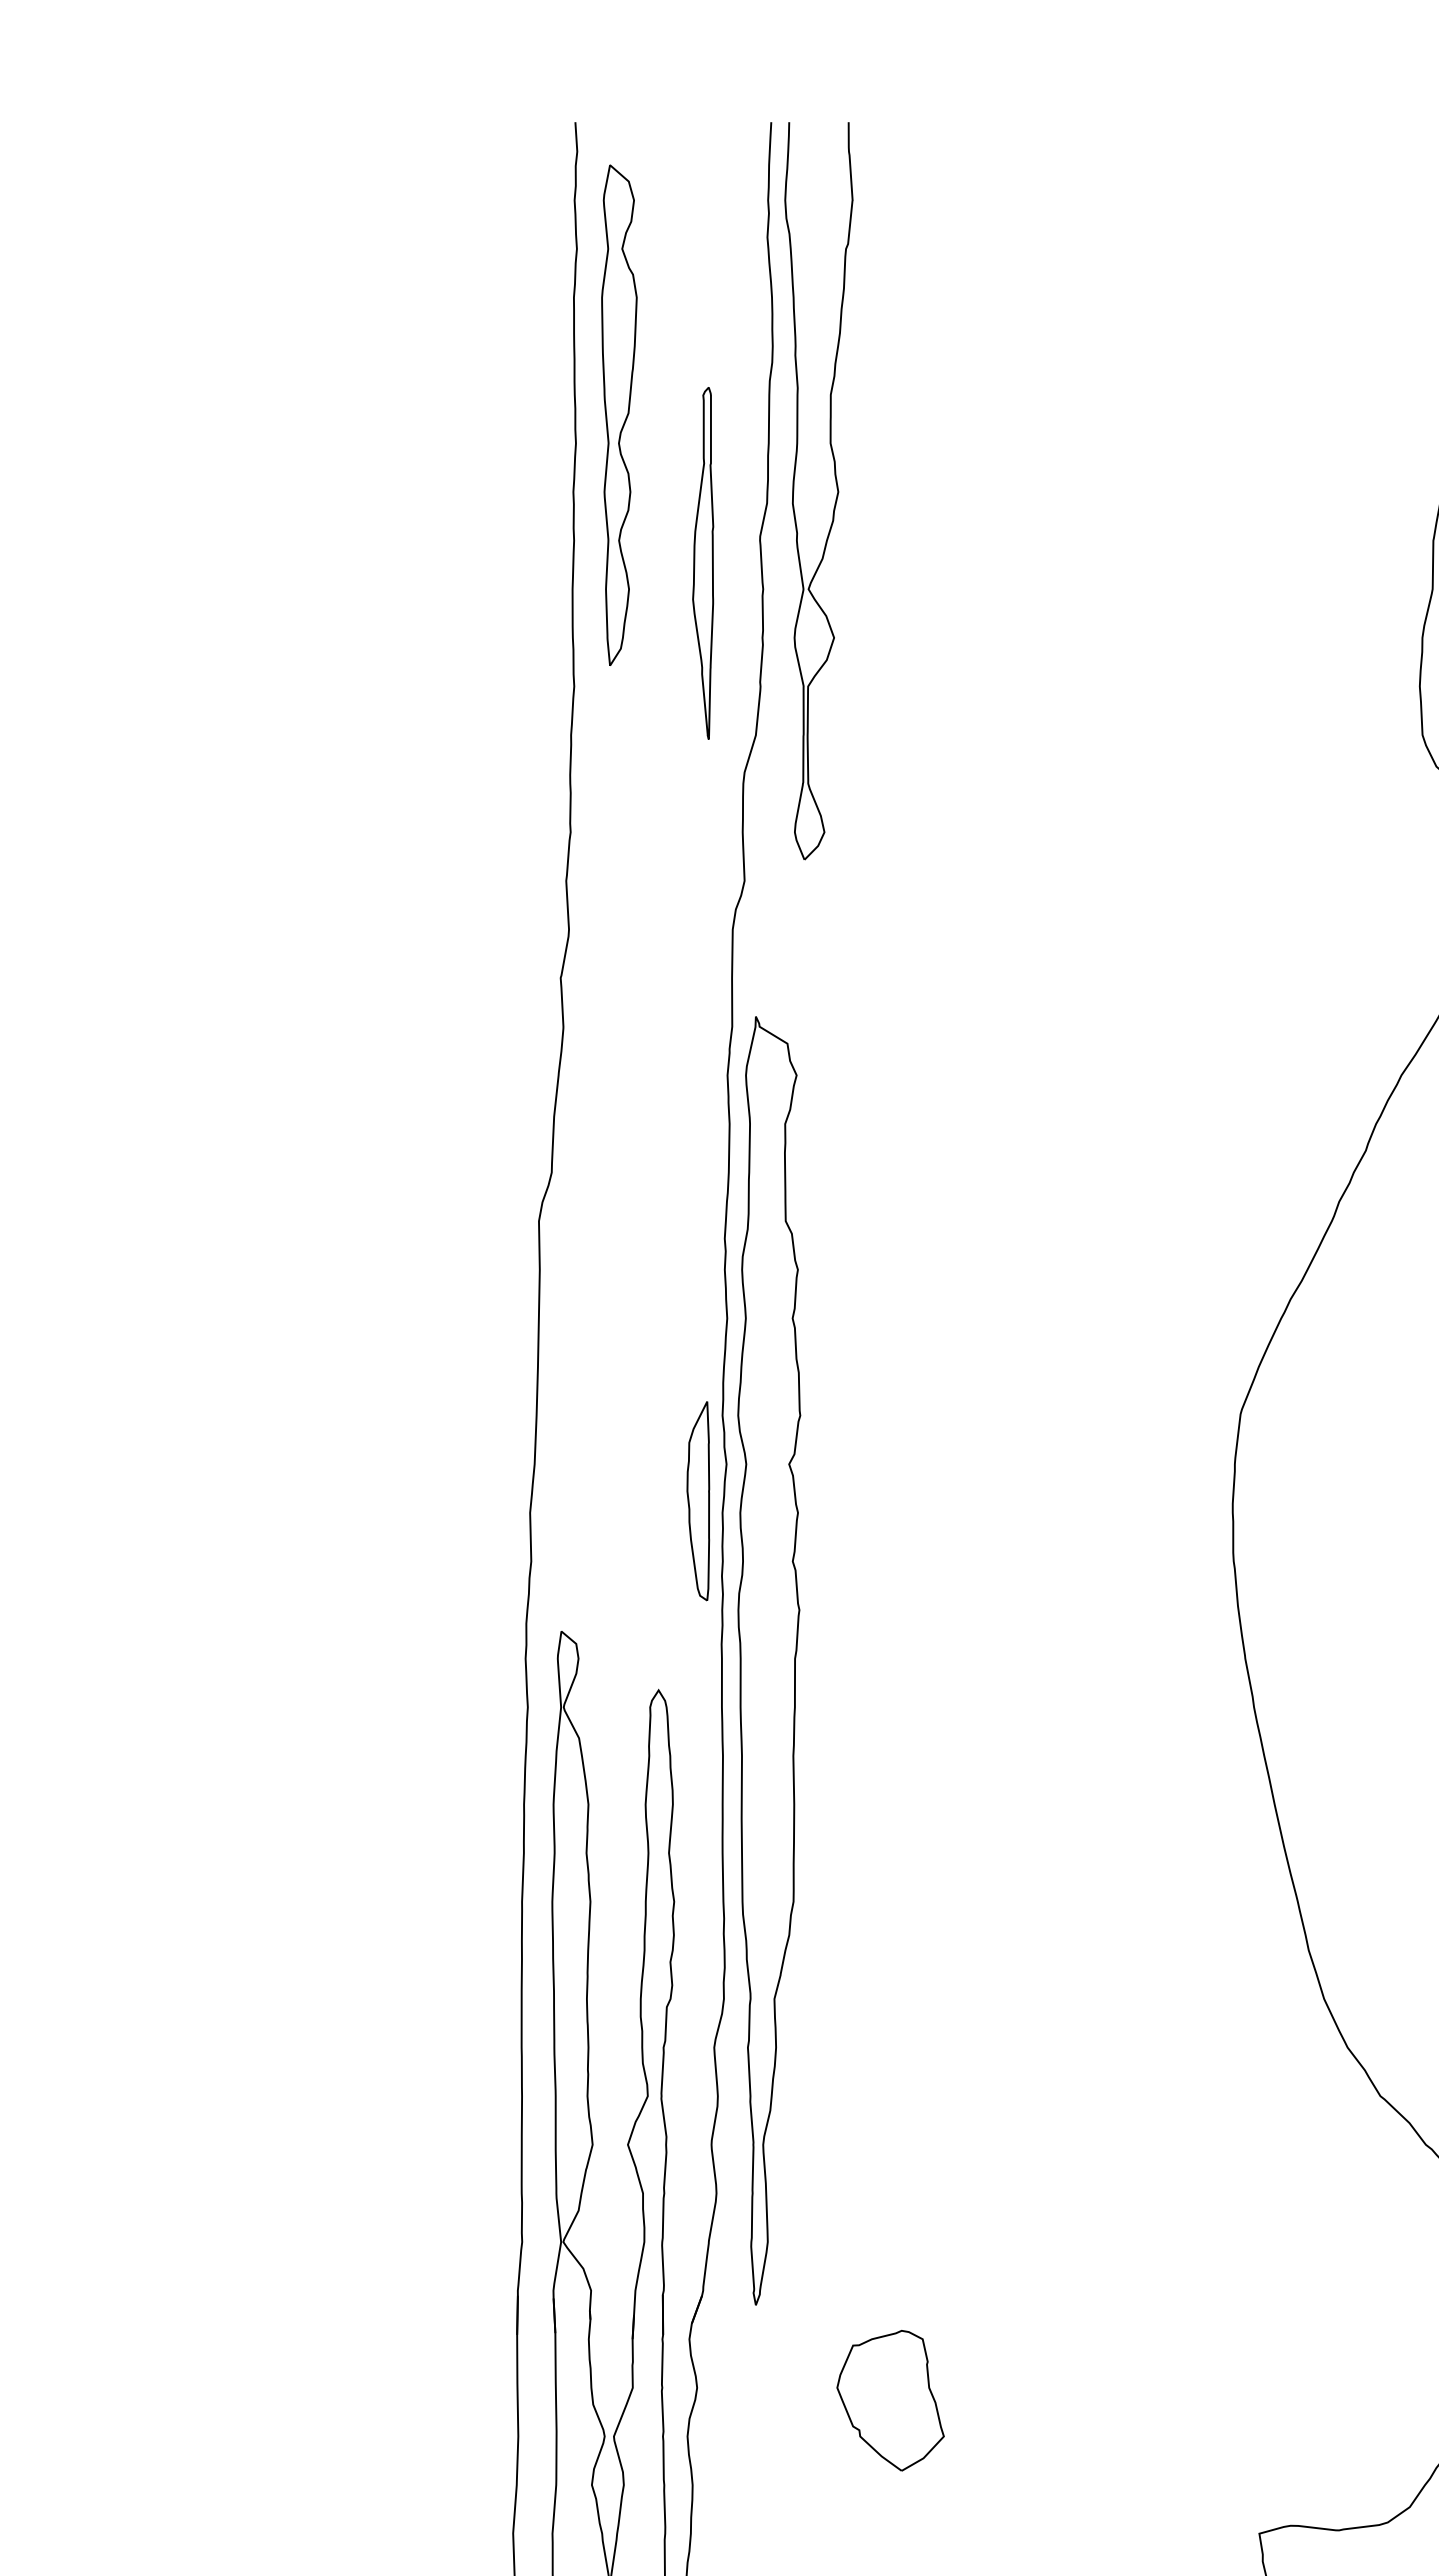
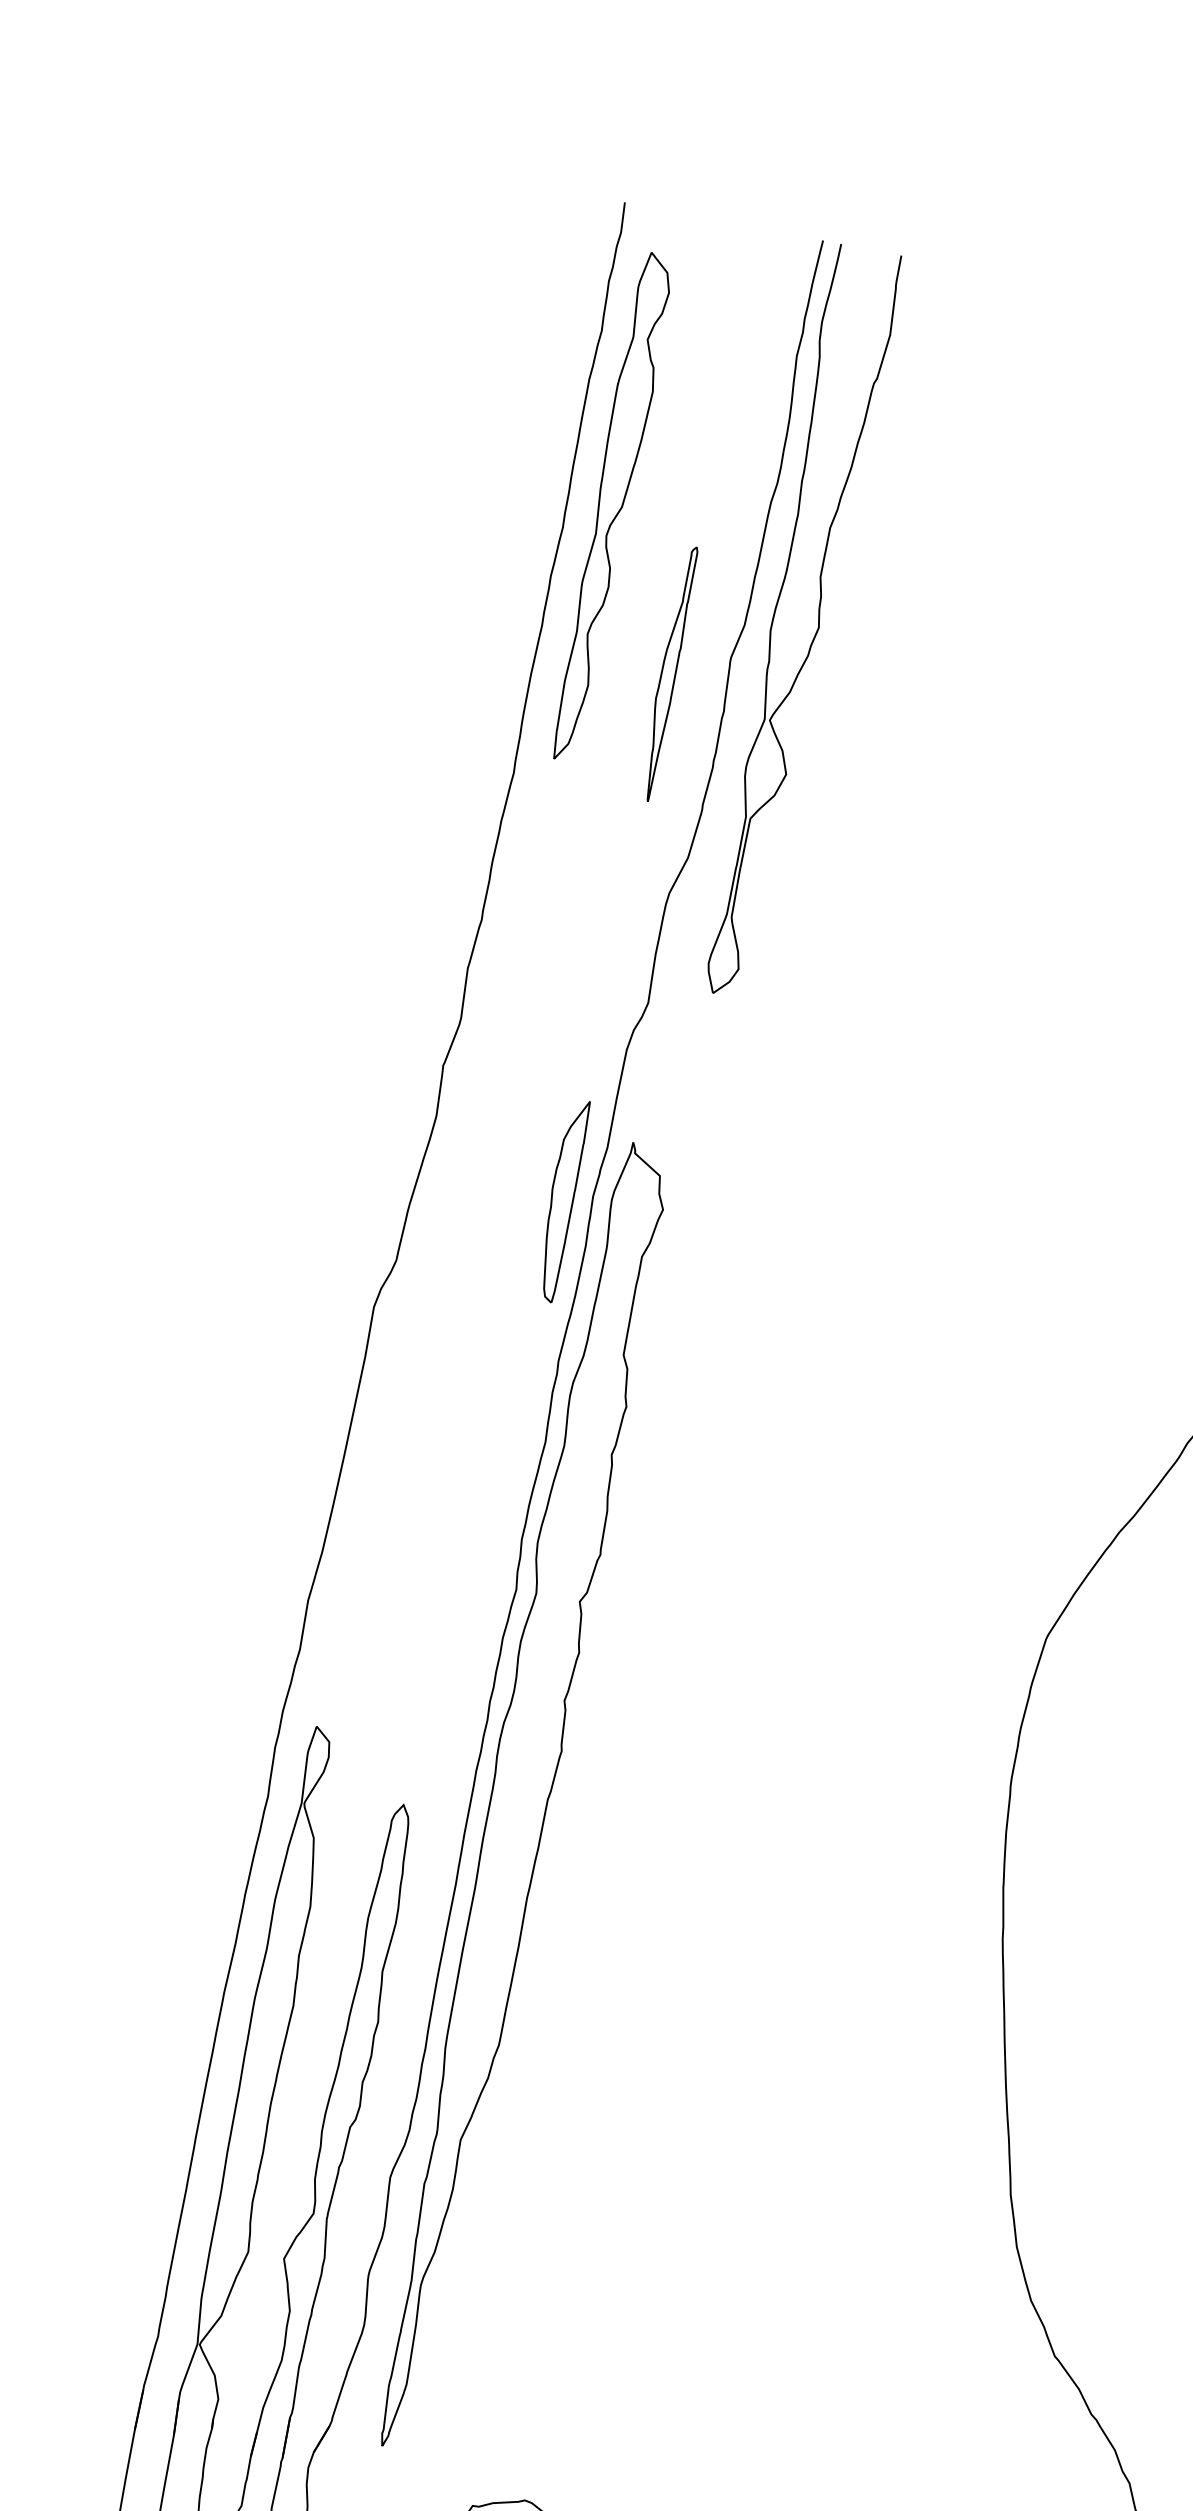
part: (703, 563) -> (668, 673), size x0.71
part: (698, 1501) -> (561, 1200), moved

